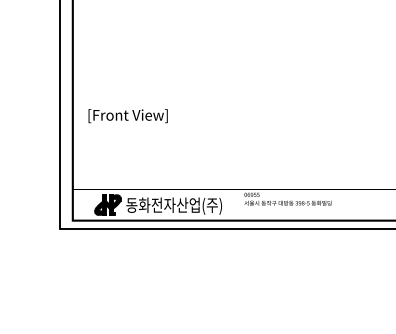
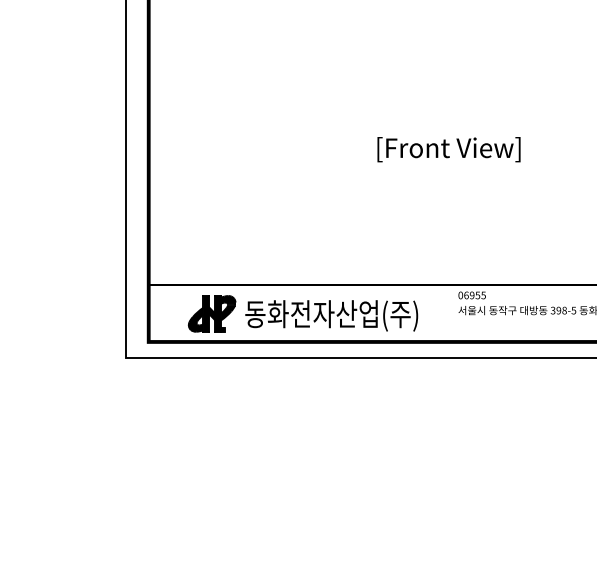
text: (127, 116) -> (447, 150), moved

